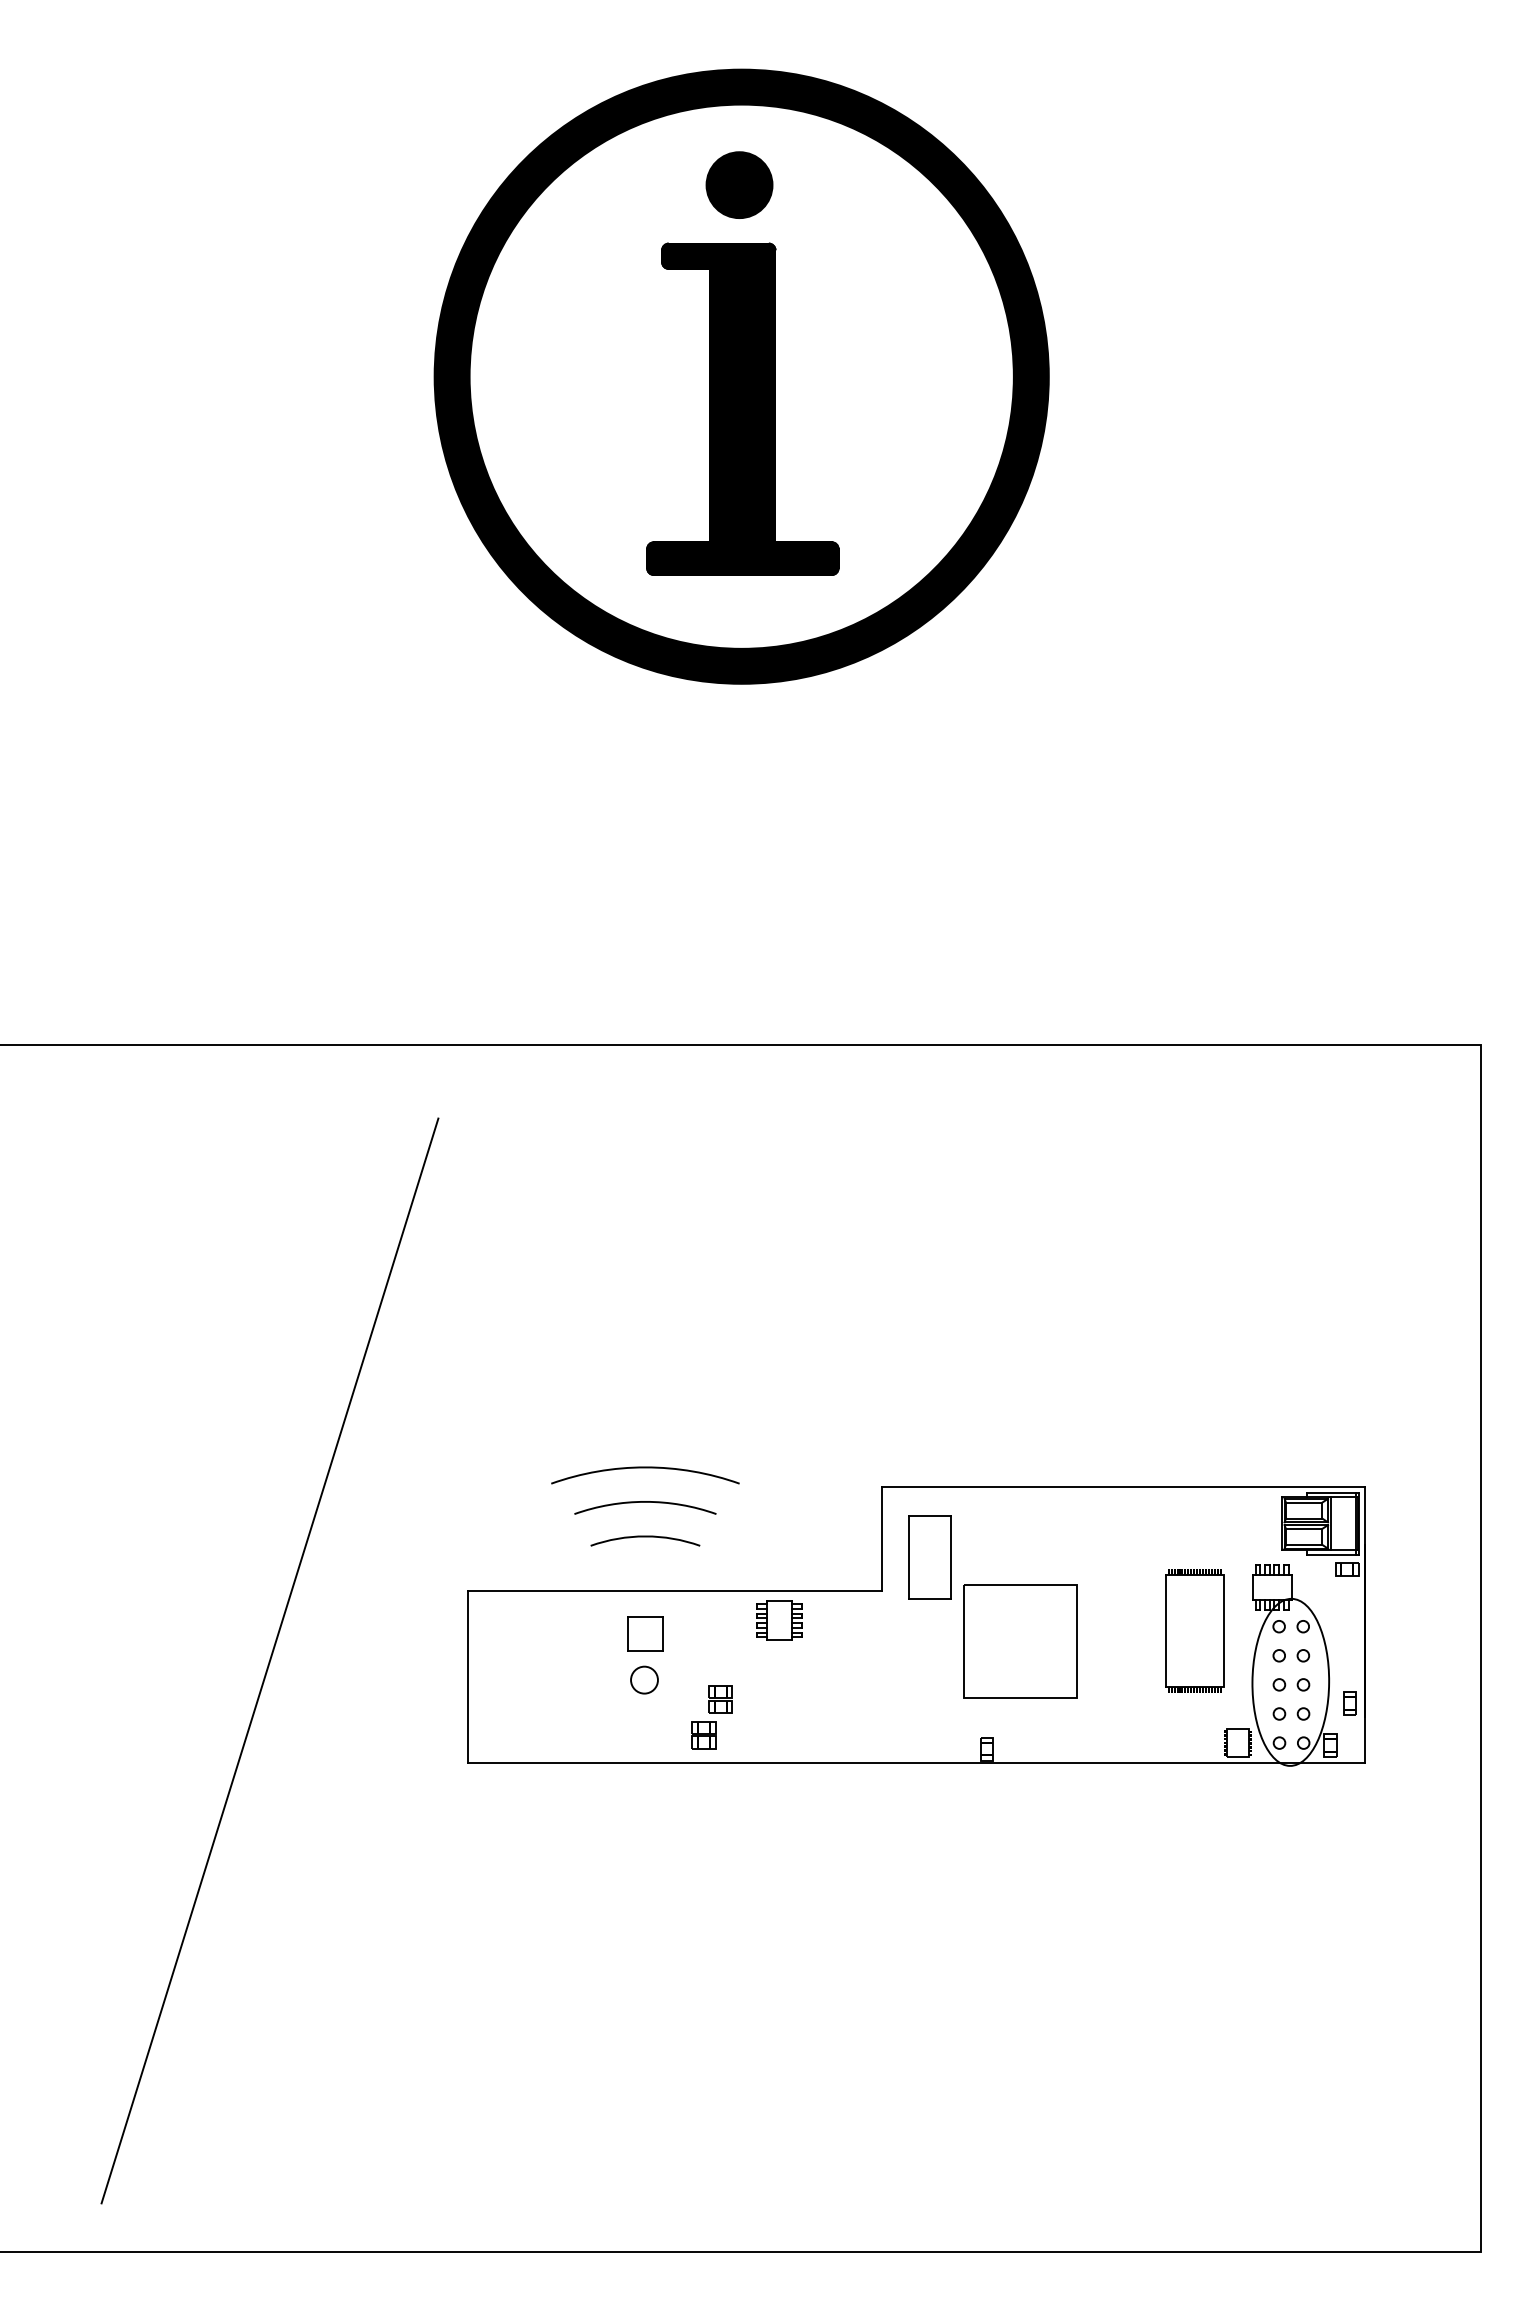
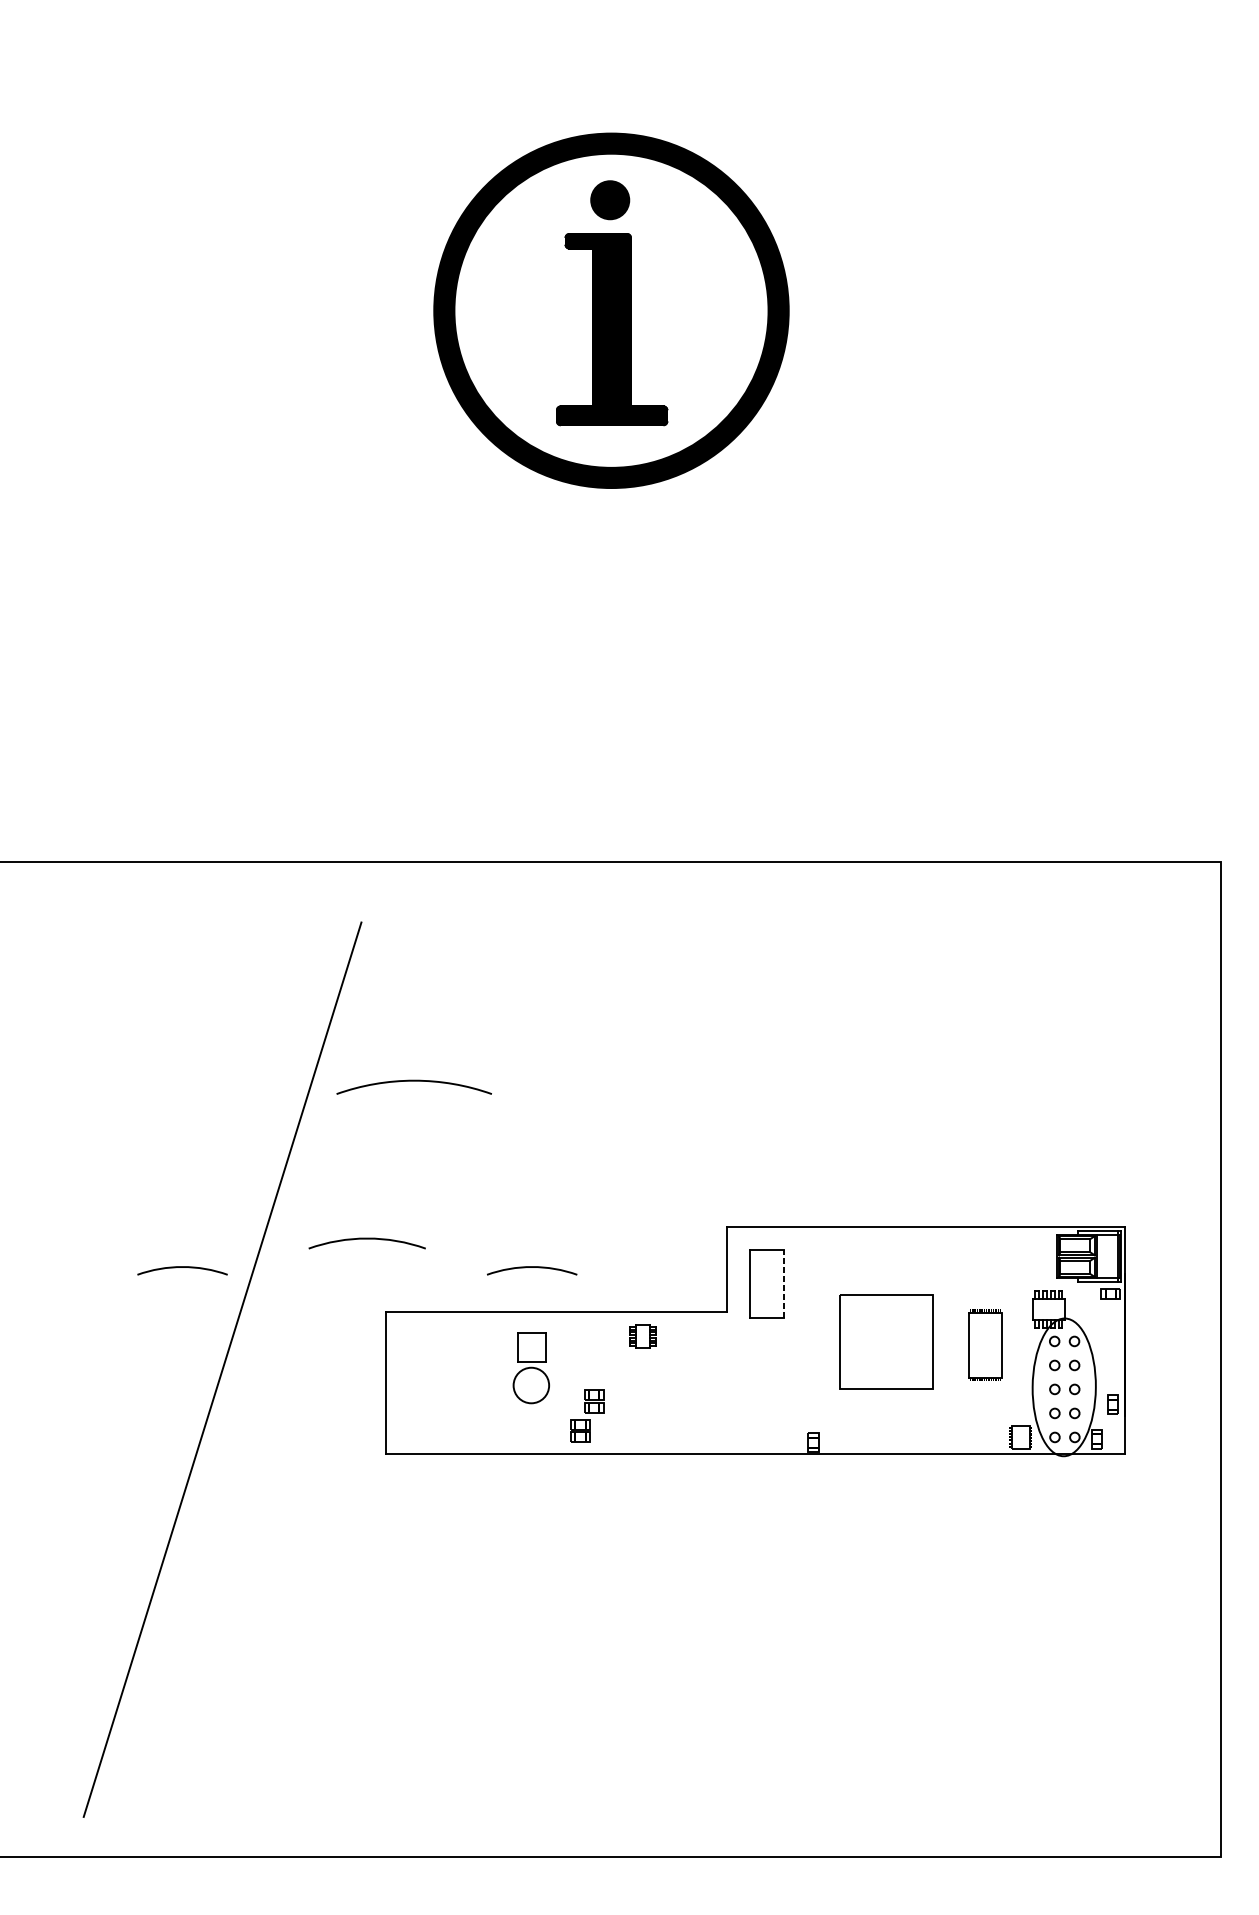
part: (741, 376) -> (611, 310), size x0.7
arc: (645, 1468) -> (414, 1081), moved
arc: (645, 1502) -> (367, 1239), moved
arc: (221, 1537) -> (182, 1267), added
line: (950, 1556) -> (783, 1283), solid -> dashed
part: (779, 1620) -> (642, 1336), size x0.7
part: (1194, 1630) -> (984, 1344), size x0.7
part: (1020, 1641) -> (885, 1342), moved
circle: (644, 1679) -> (531, 1385), size x1.6

